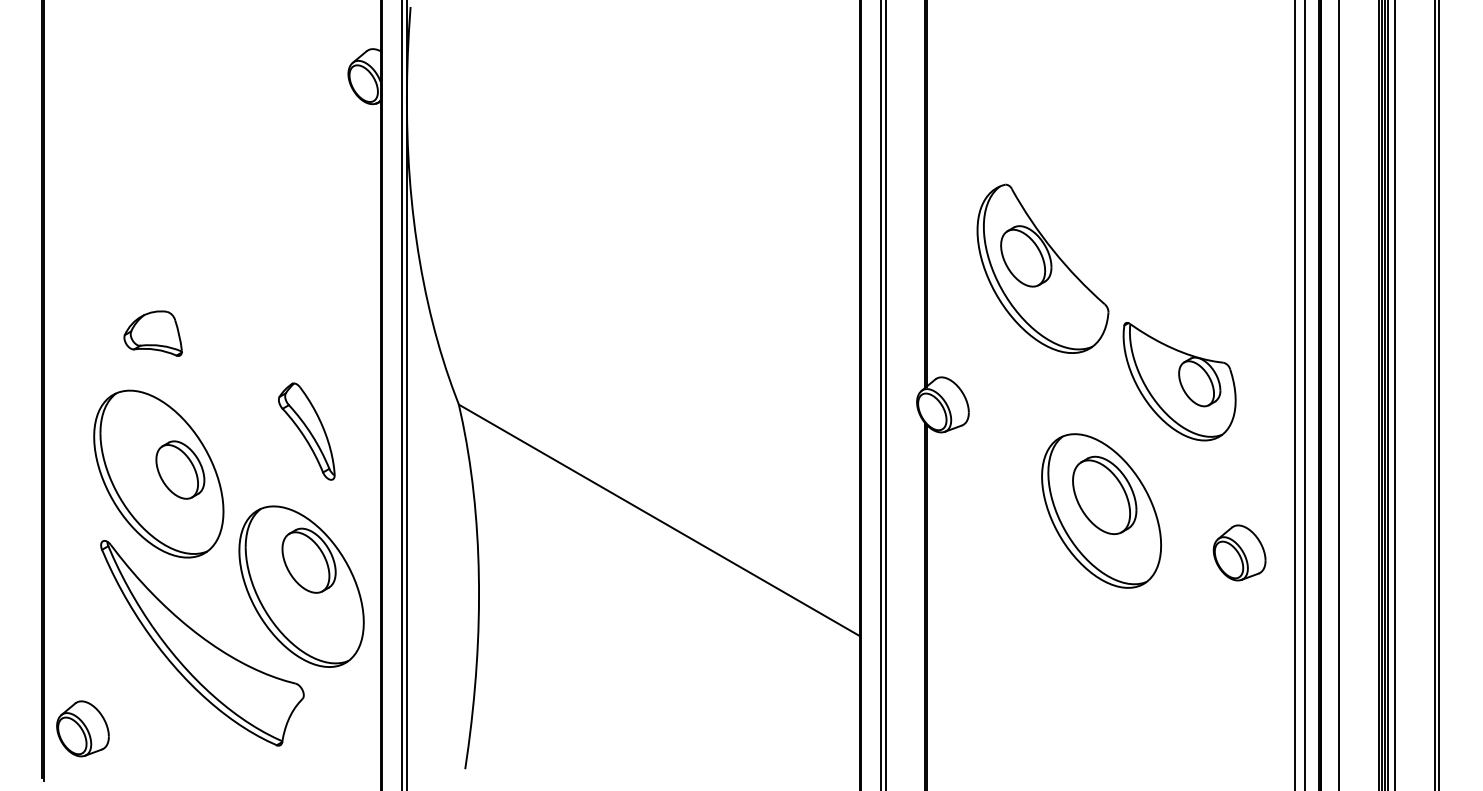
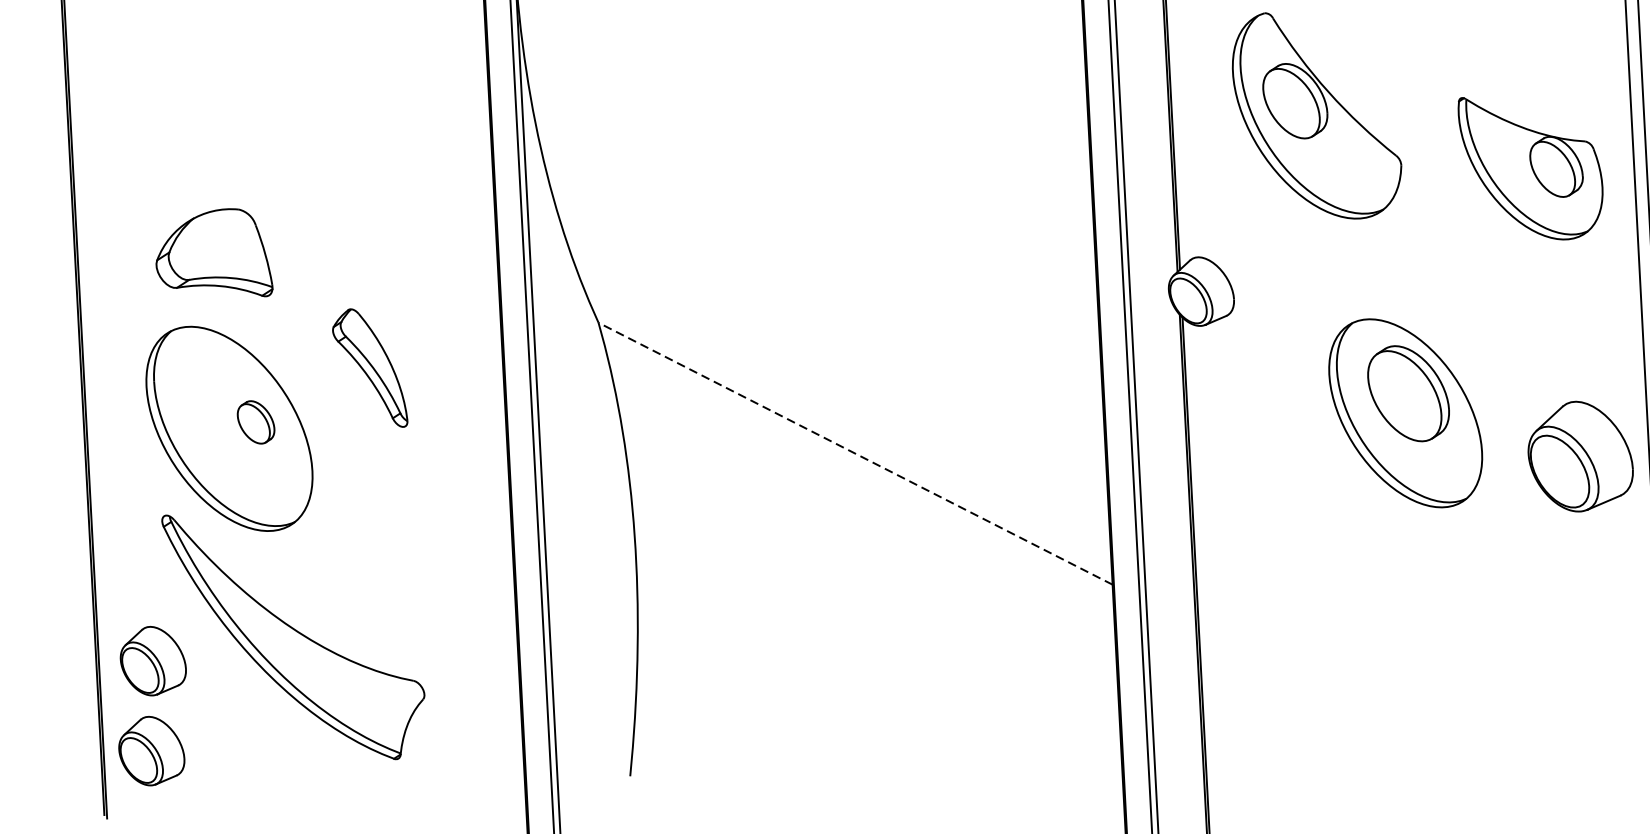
part: (152, 333) -> (212, 254), size x1.6
part: (1179, 381) -> (1531, 167), moved
part: (306, 431) -> (369, 368), moved
part: (180, 469) -> (256, 421), size x0.6
line: (658, 520) -> (854, 454), solid -> dashed
part: (1239, 552) -> (1580, 455), size x1.6
part: (301, 586) -> (414, 559), removed
part: (87, 656) -> (152, 660), added

